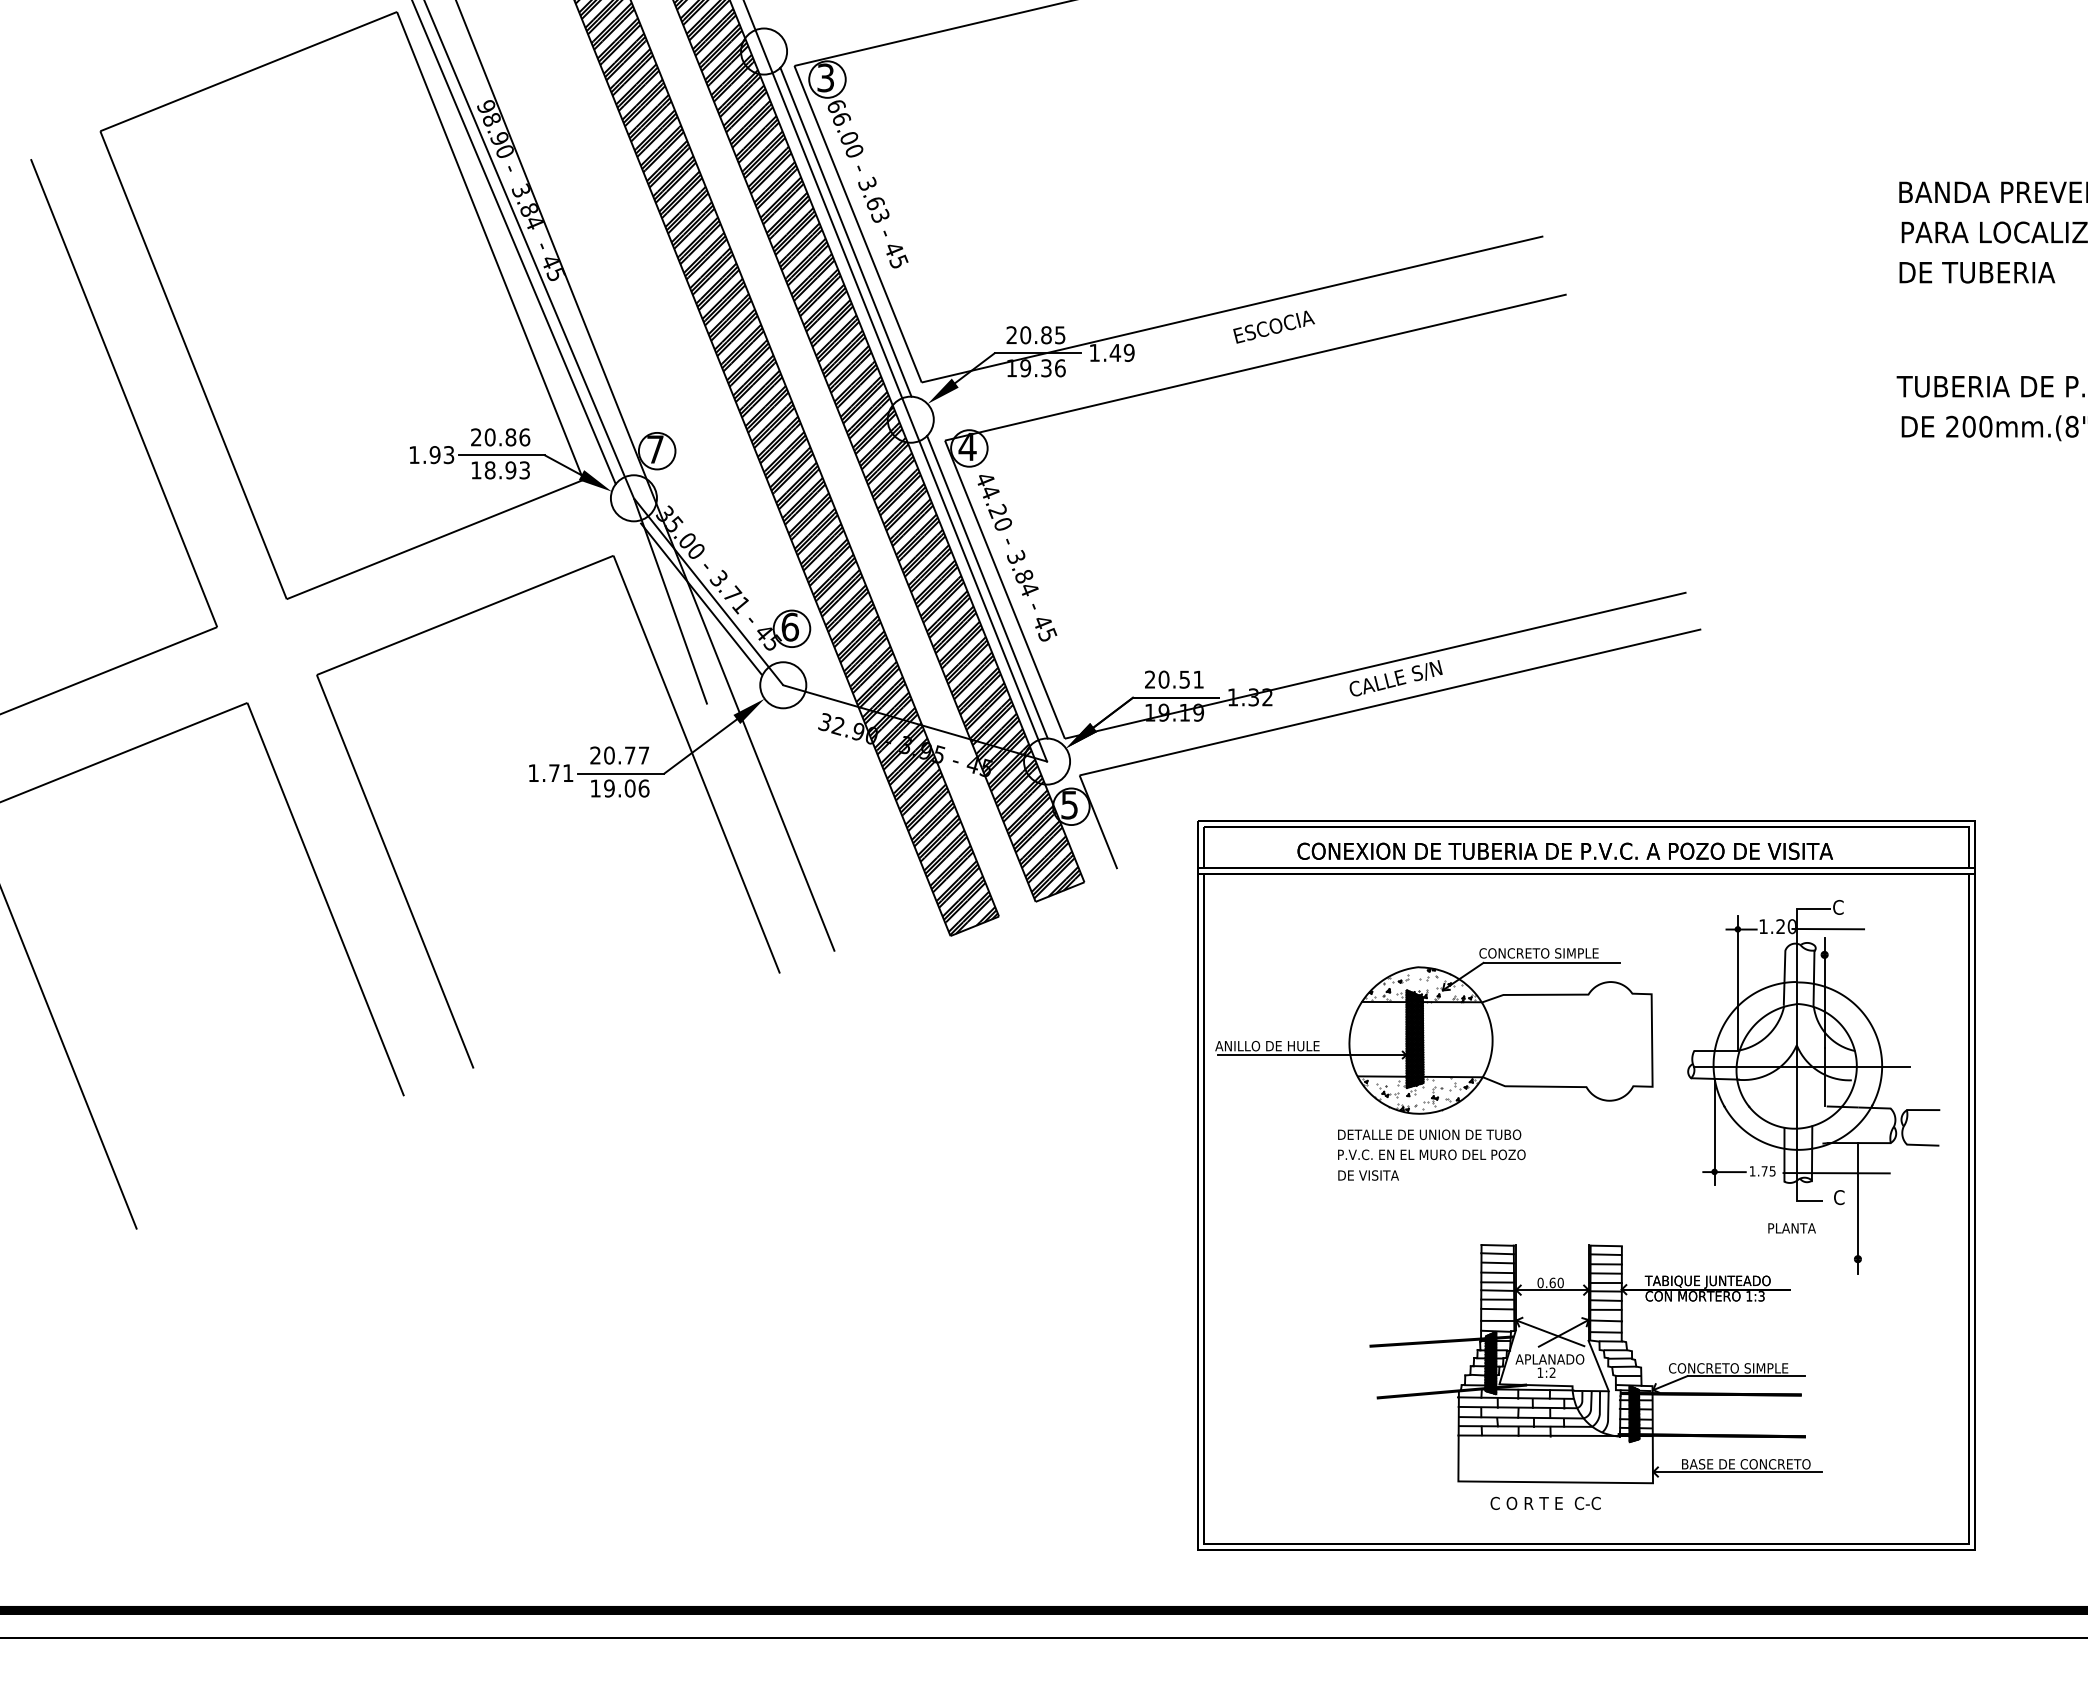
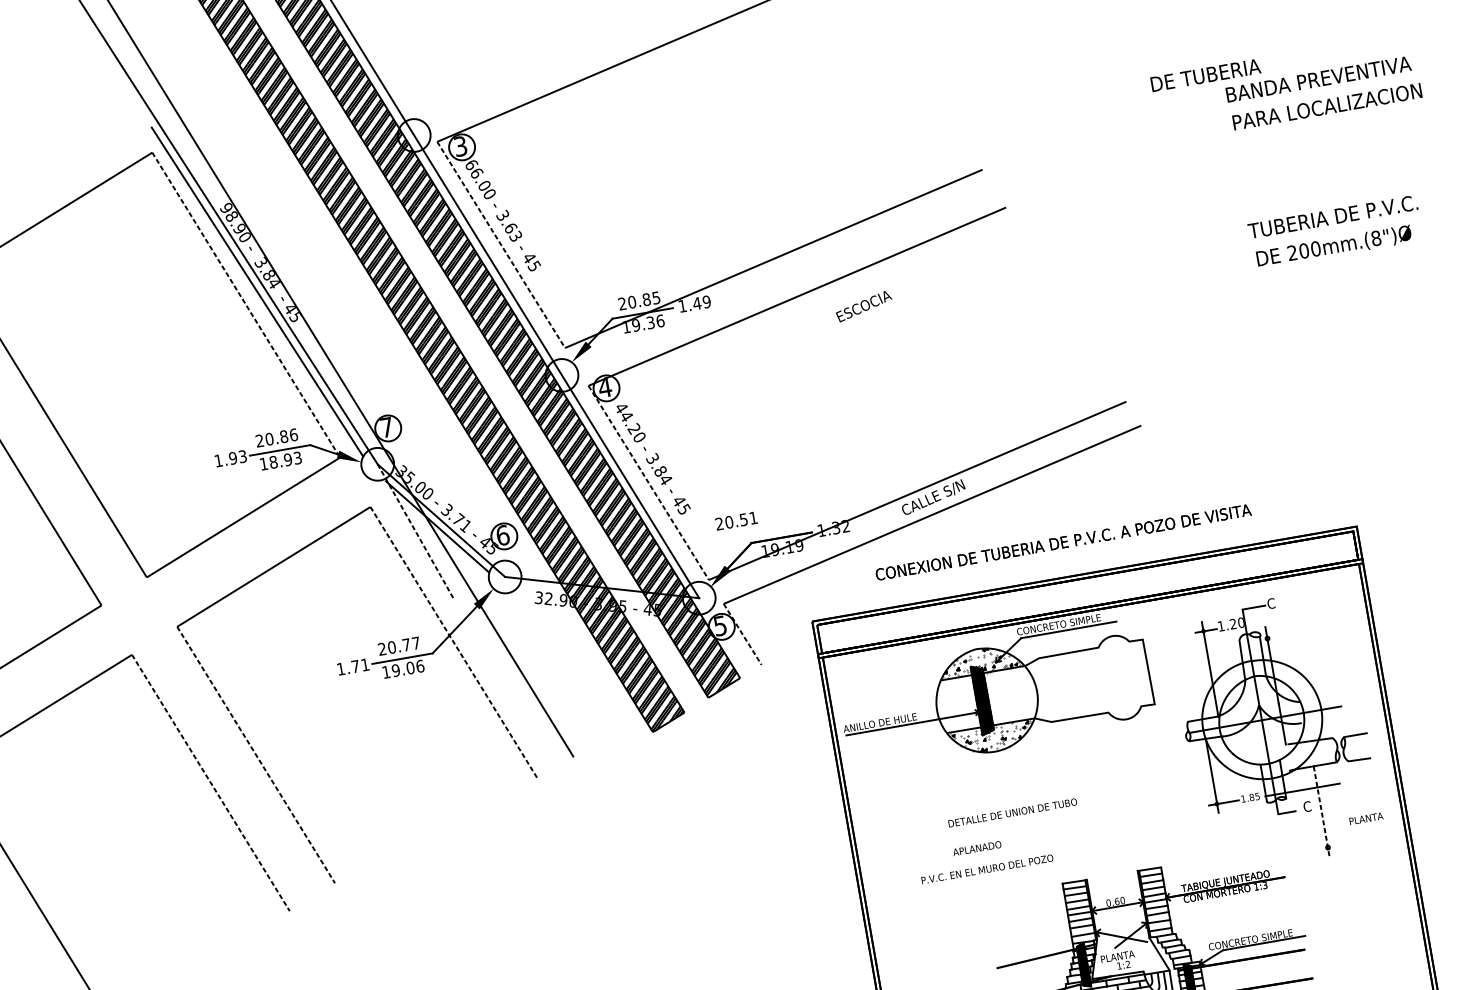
line: (858, 224) -> (501, 245), solid -> dashed
line: (845, 231) -> (493, 251), removed
line: (490, 245) -> (246, 304), solid -> dashed
text: (1977, 272) -> (1205, 75), moved
text: (1273, 326) -> (863, 306), moved
line: (987, 586) -> (636, 482), removed
line: (1004, 589) -> (648, 482), solid -> dashed
line: (670, 601) -> (415, 532), solid -> dashed
text: (1174, 679) -> (736, 520), moved
line: (696, 764) -> (454, 643), solid -> dashed
line: (1098, 822) -> (742, 634), solid -> dashed
text: (1564, 850) -> (1062, 541), moved
line: (395, 871) -> (256, 754), solid -> dashed
line: (325, 899) -> (210, 783), solid -> dashed
line: (1828, 928) -> (1266, 619), removed
part: (1434, 1031) -> (995, 692), moved
text: (1431, 1154) -> (987, 869), moved
text: (1764, 1171) -> (1251, 797), 1.75 -> 1.85
text: (1371, 1175) -> (977, 848), DE VISITA -> APLANADO
line: (1857, 1209) -> (1321, 812), solid -> dashed
text: (1791, 1228) -> (1365, 818), moved
text: (1549, 1359) -> (1124, 955), APLANADO -> PLANTA

